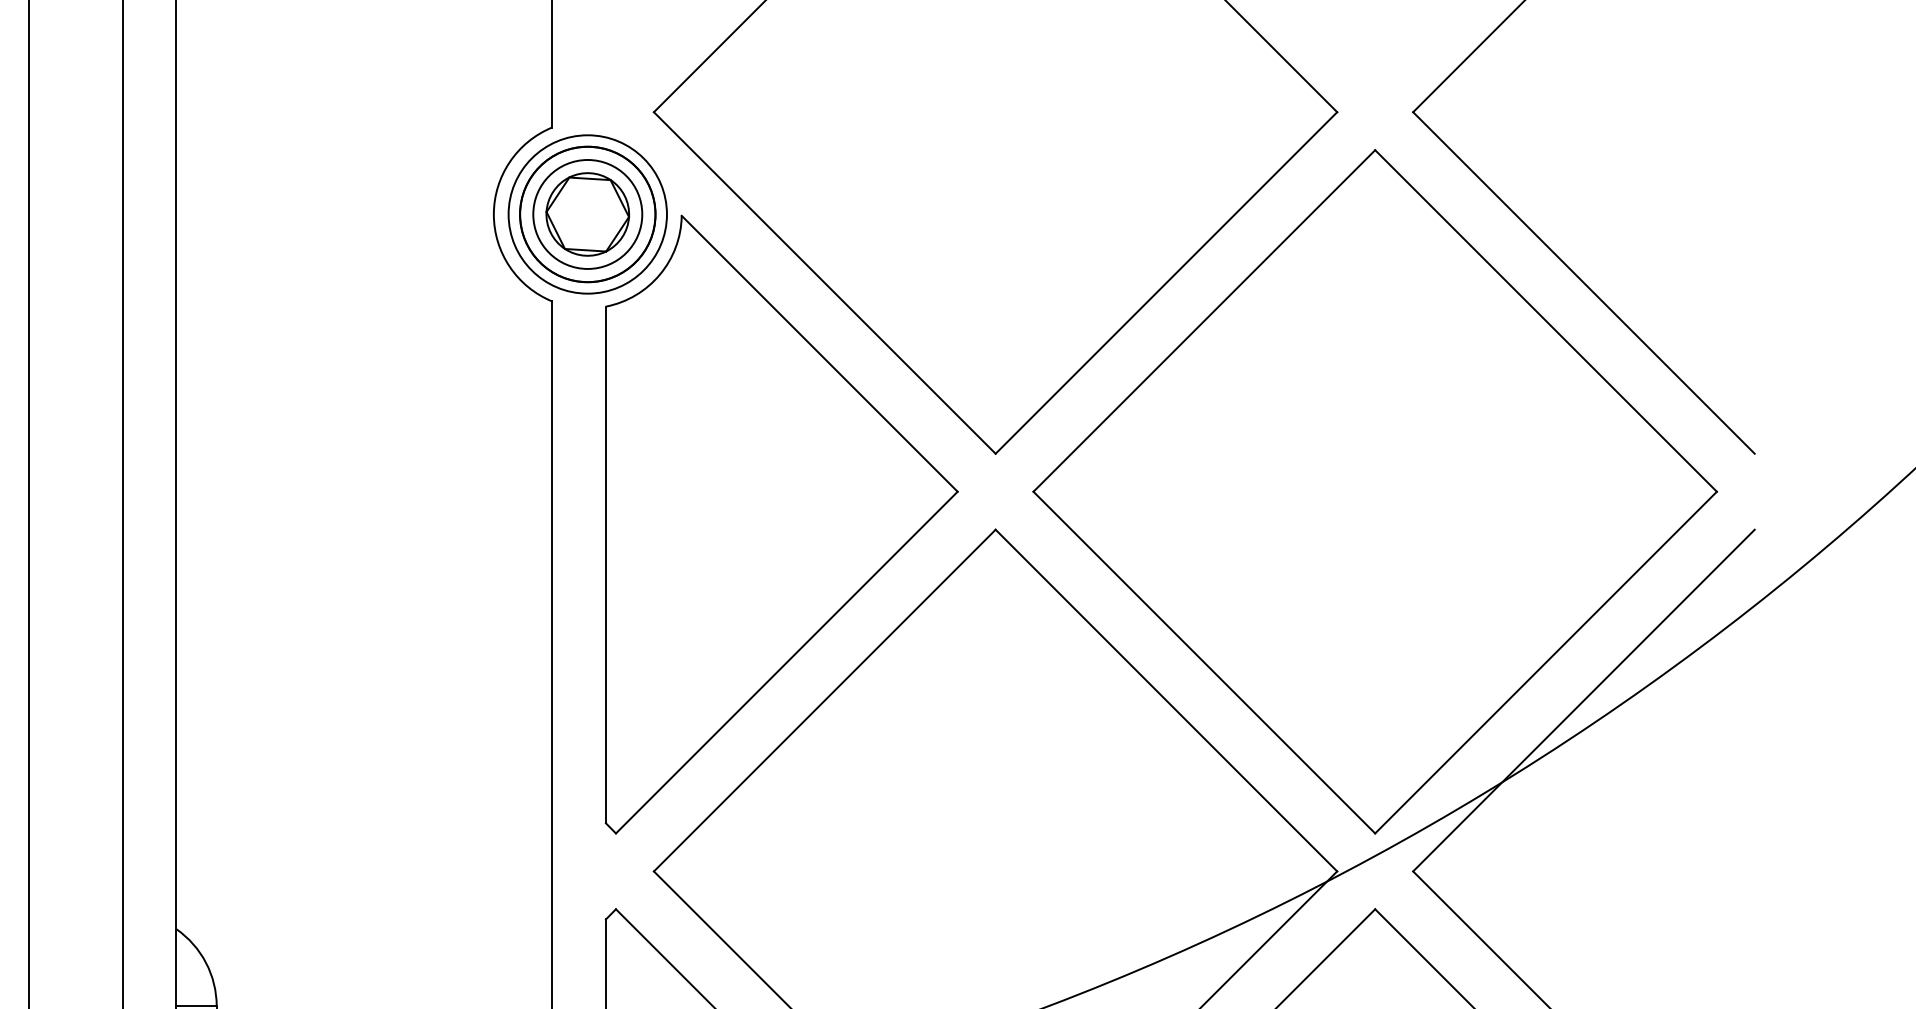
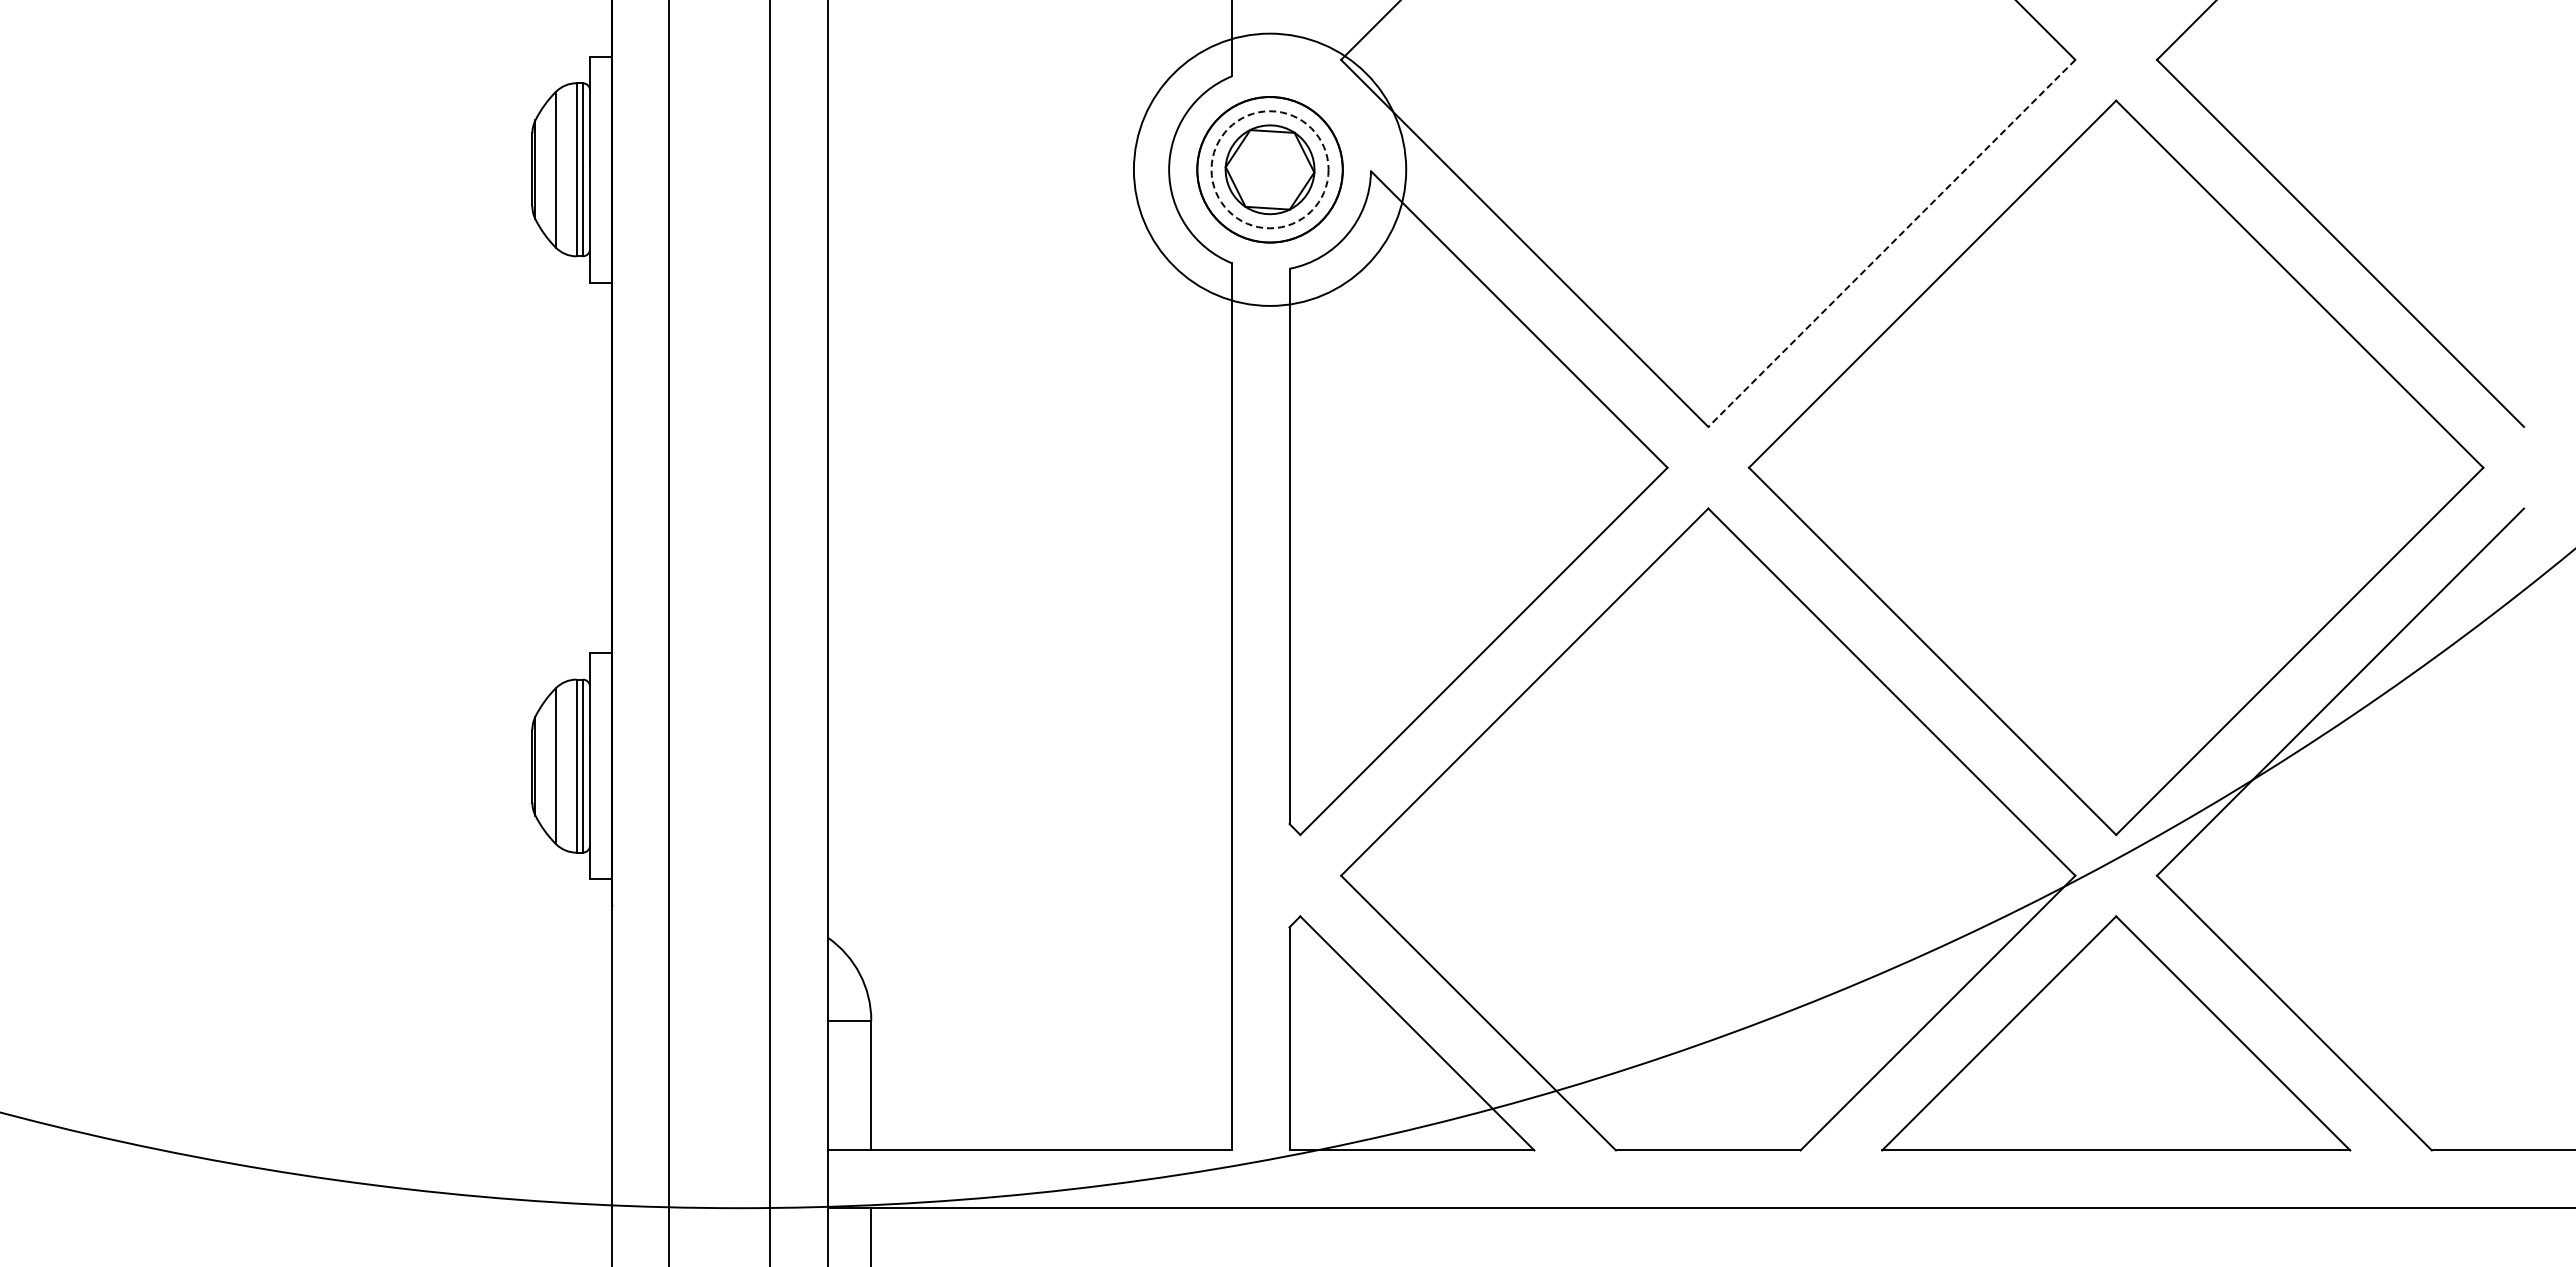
circle: (587, 214) -> (1269, 169), size x1.6
circle: (587, 214) -> (1269, 169), solid -> dashed
line: (1166, 283) -> (1891, 243), solid -> dashed

